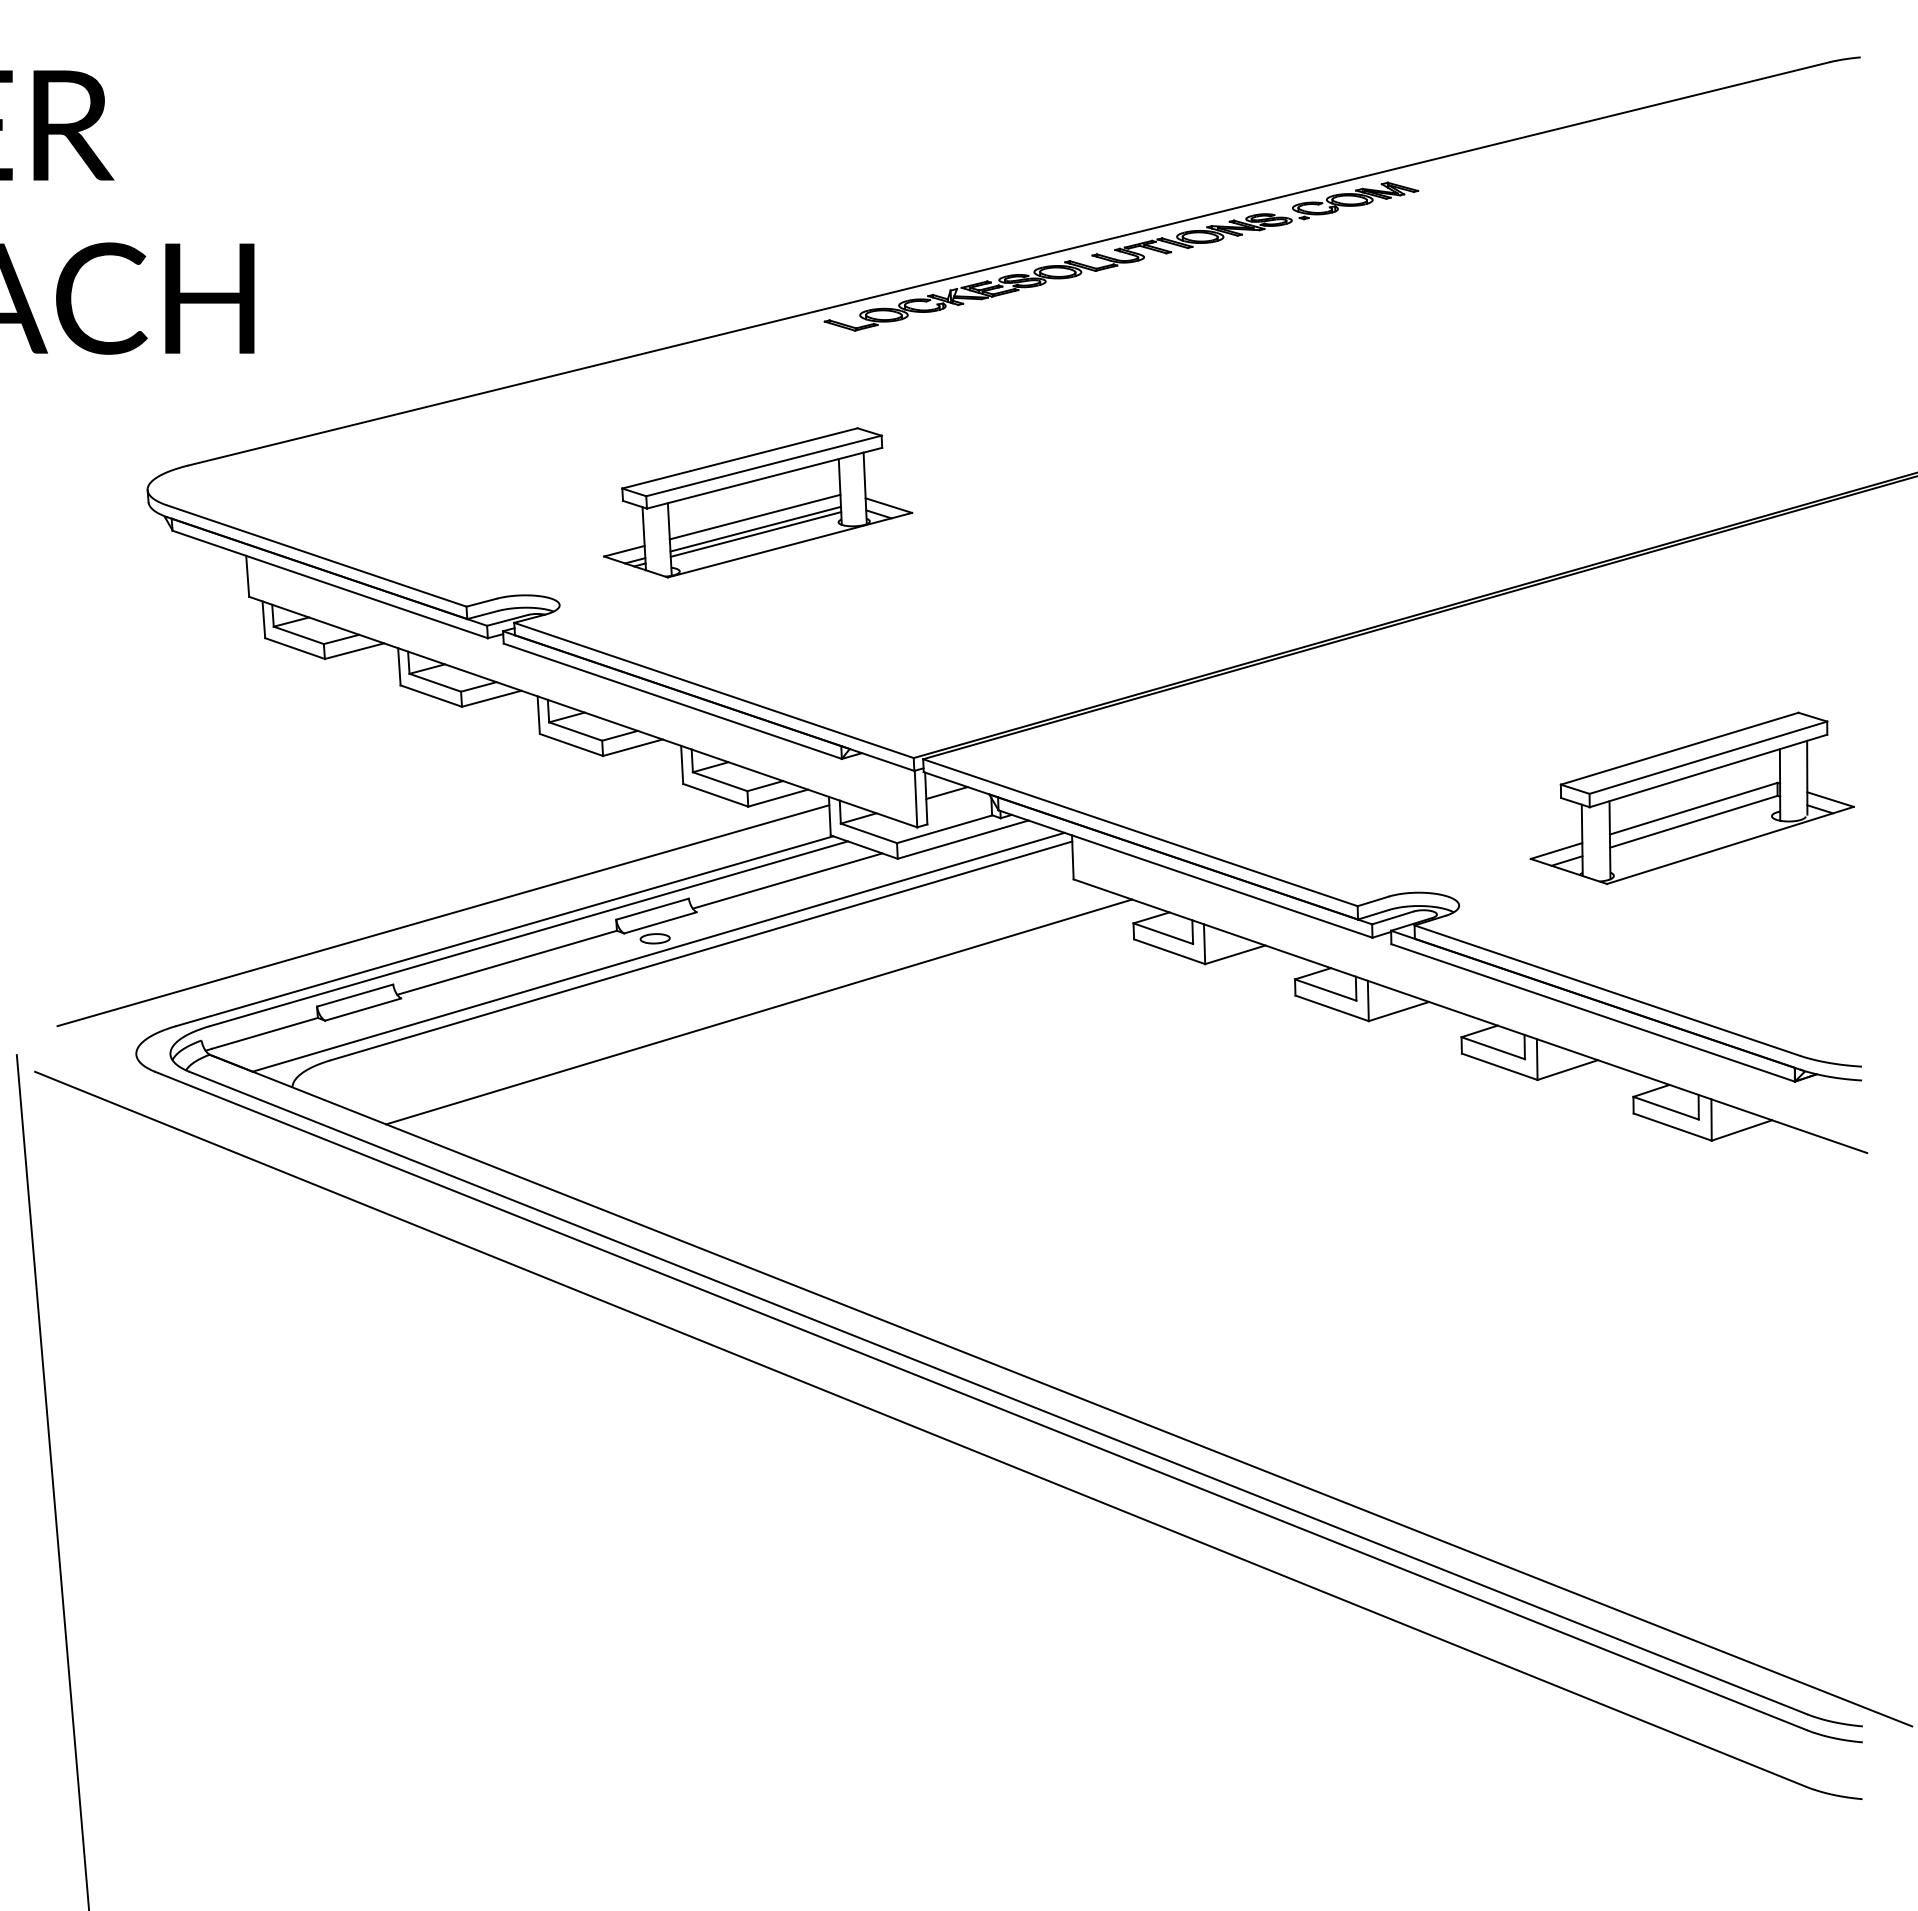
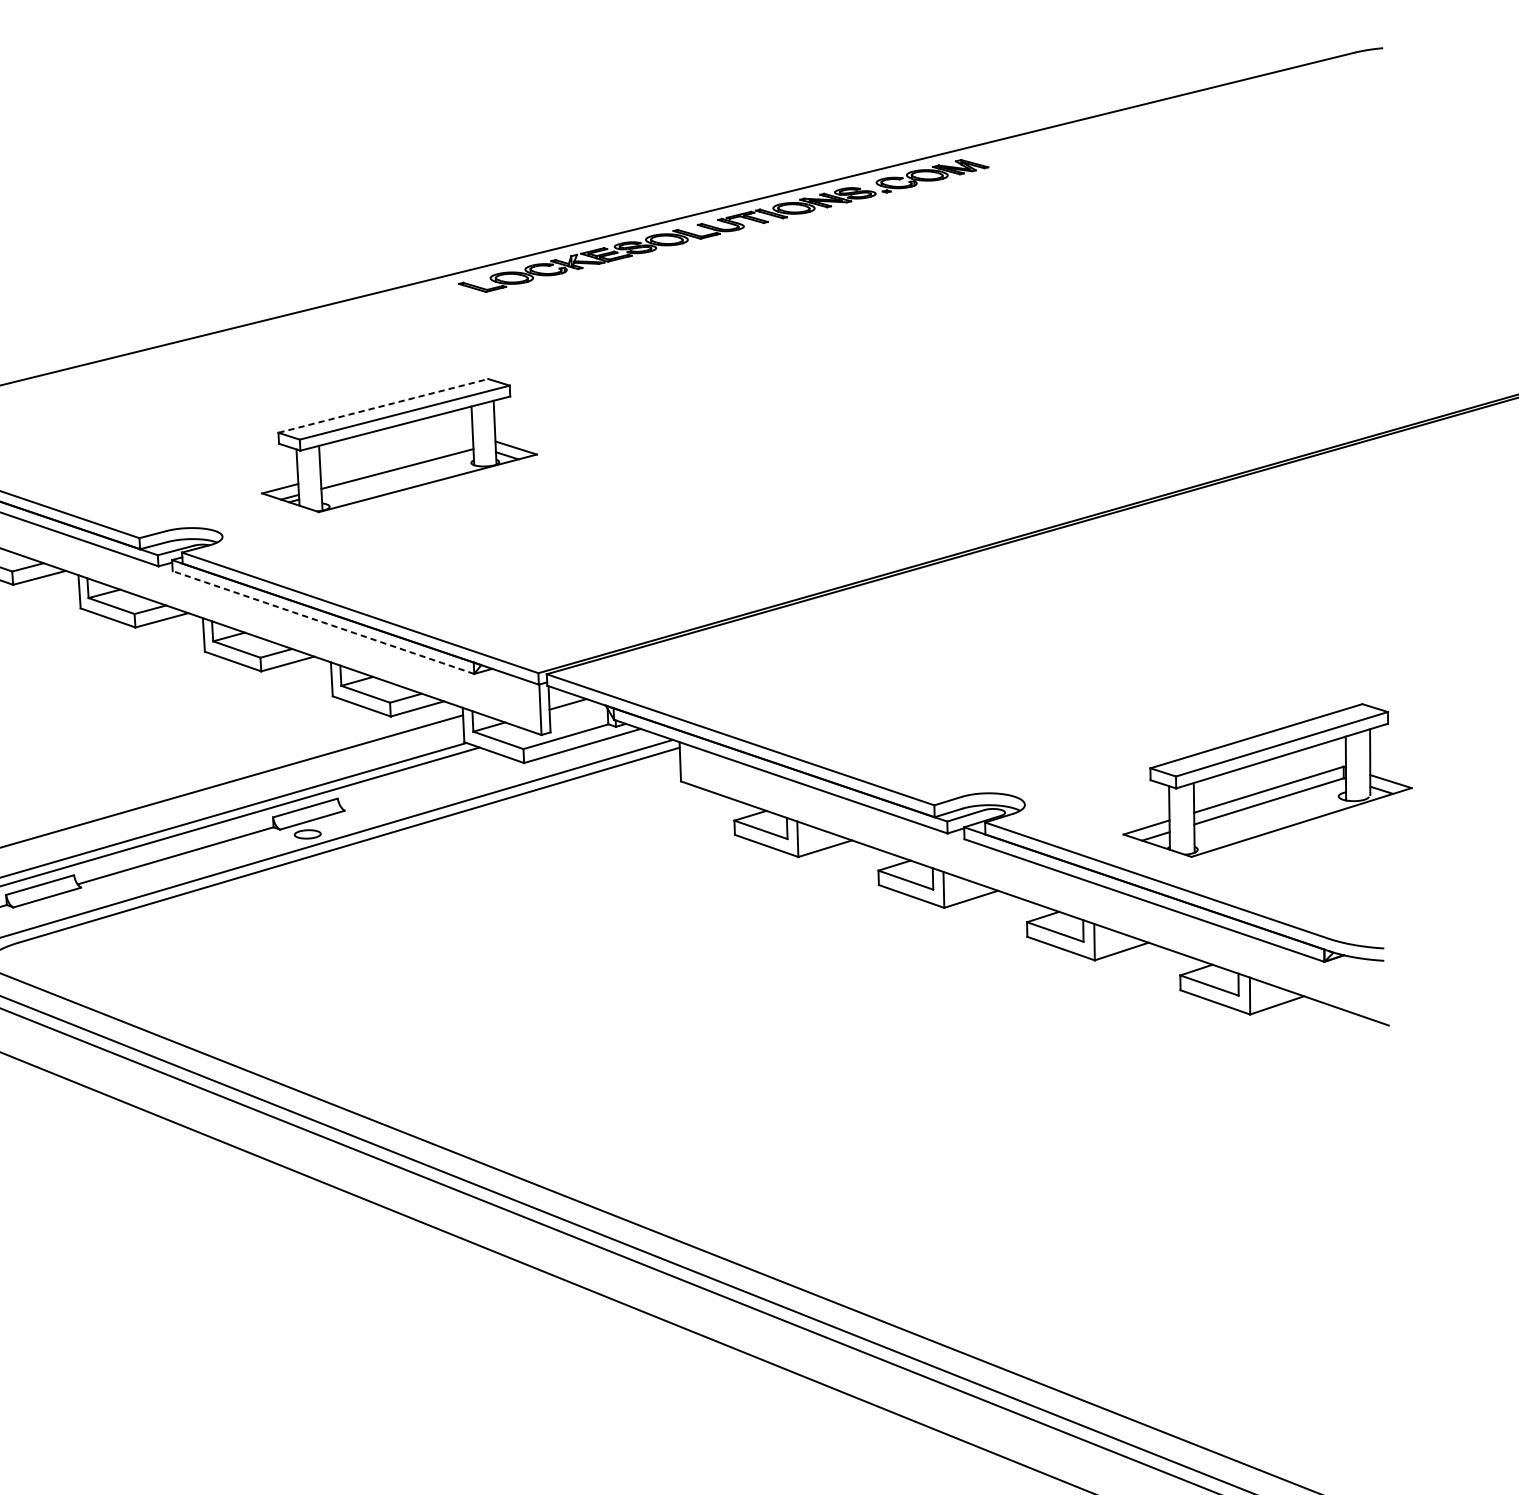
line: (740, 458) -> (383, 405), solid -> dashed
line: (754, 516) -> (396, 457), removed
line: (755, 534) -> (397, 473), removed
line: (672, 701) -> (323, 622), solid -> dashed
part: (1691, 797) -> (1266, 779), moved
line: (787, 880) -> (425, 782), removed
line: (759, 1011) -> (400, 899), removed

